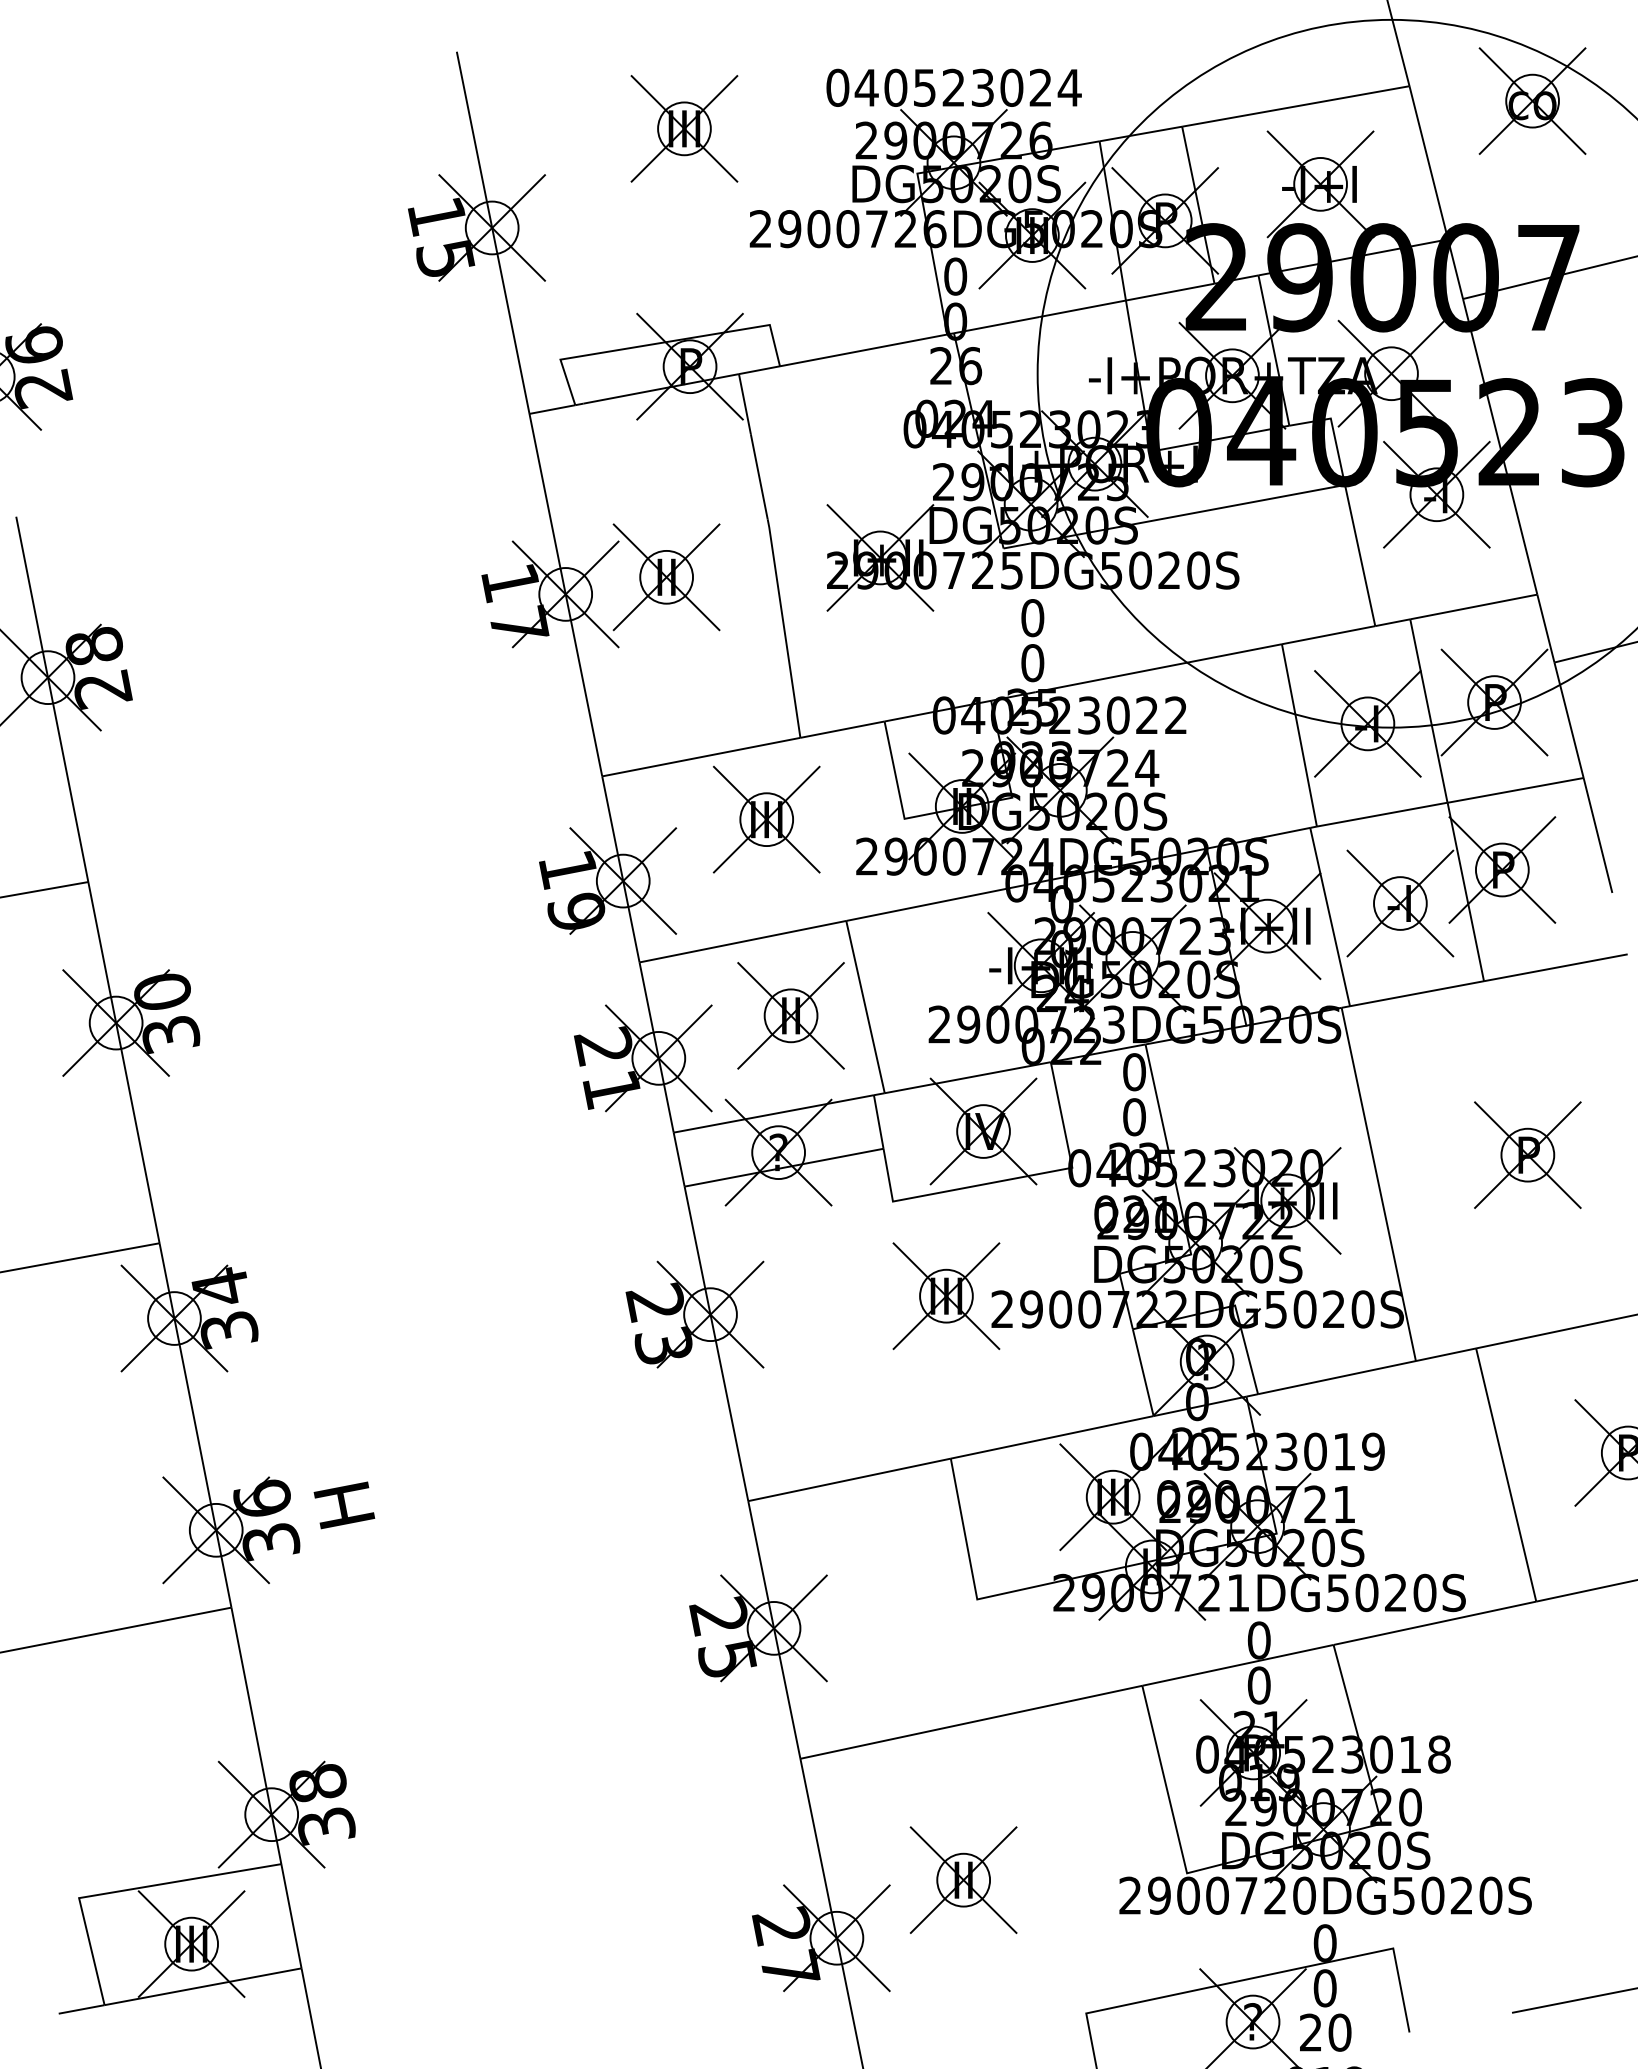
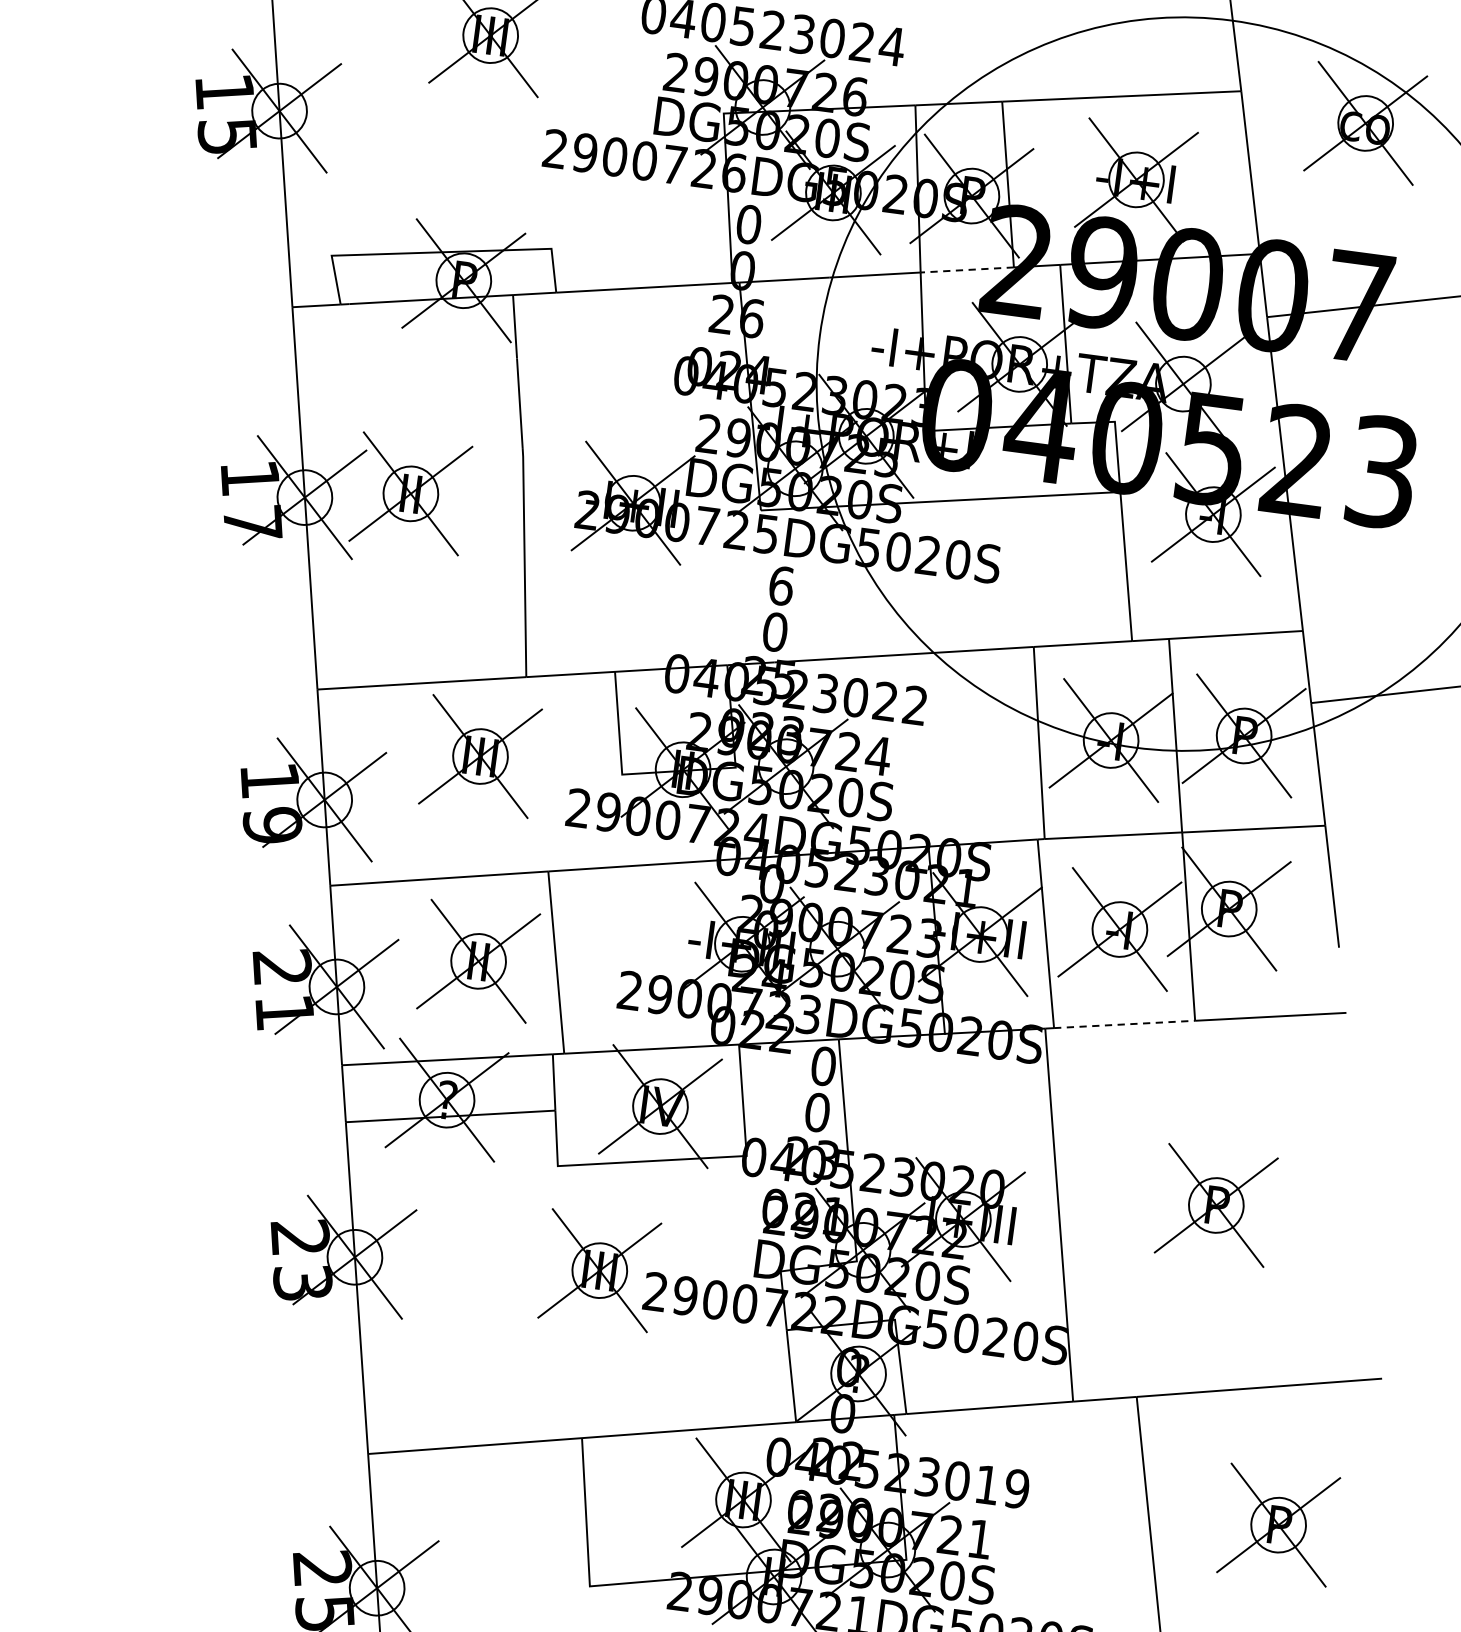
line: (1169, 292) -> (966, 270), solid -> dashed
text: (1032, 618) -> (781, 586), 0 -> 6
line: (1417, 993) -> (1125, 1024), solid -> dashed

